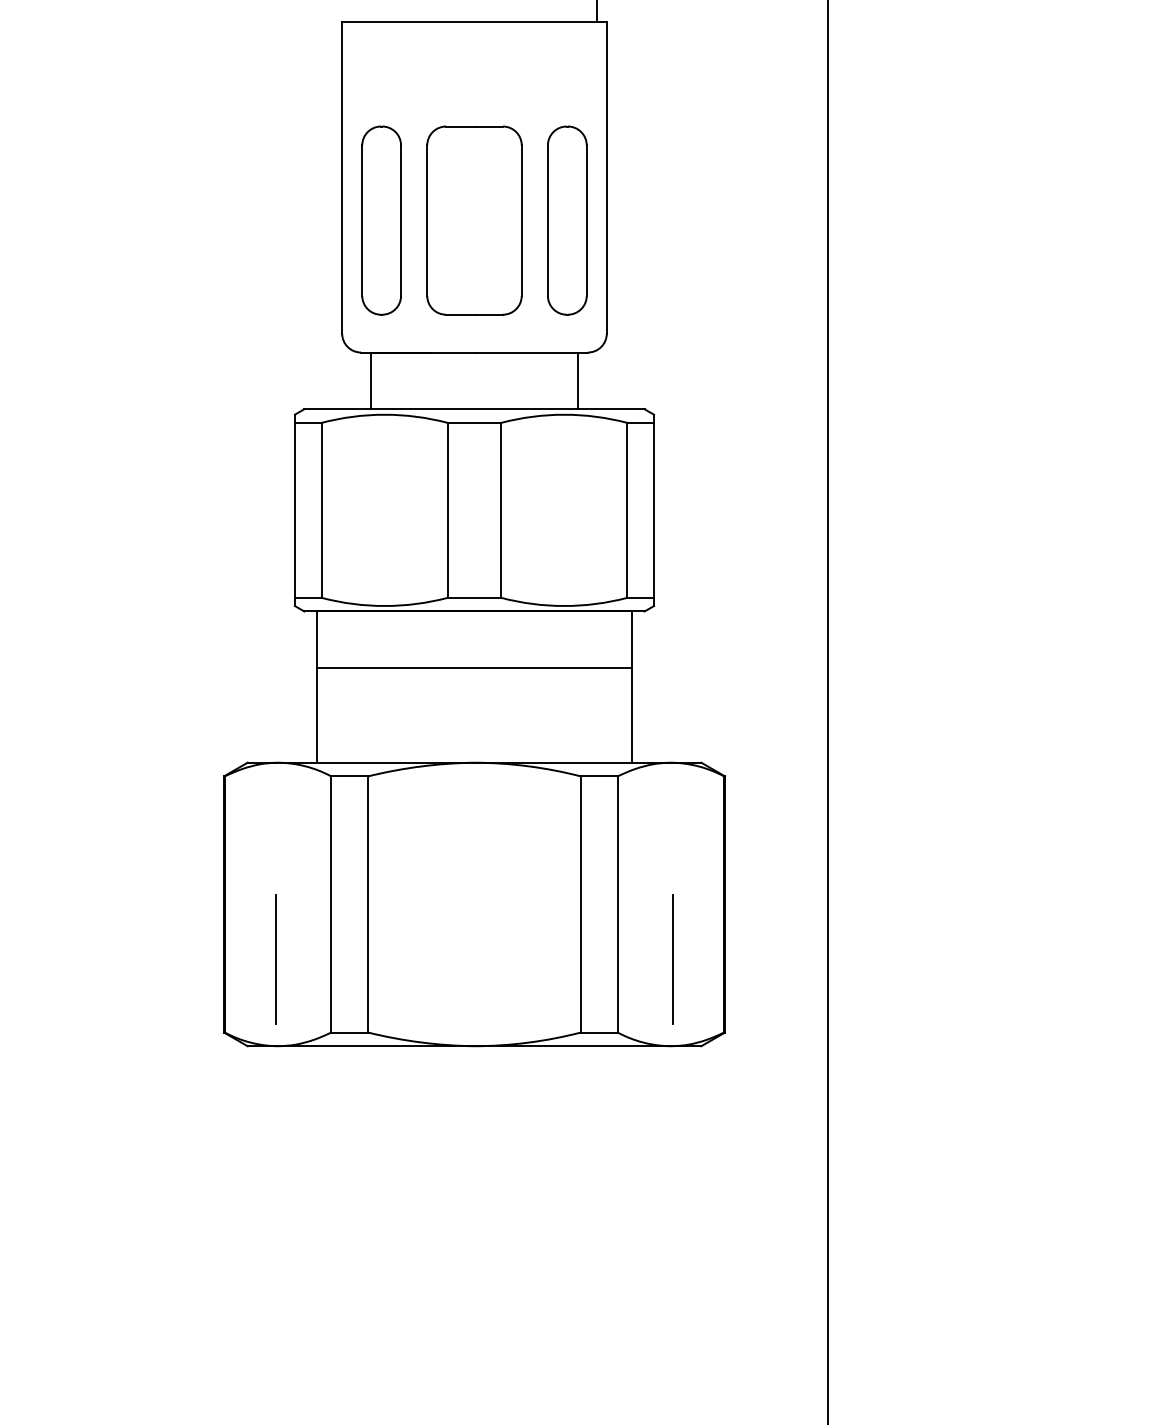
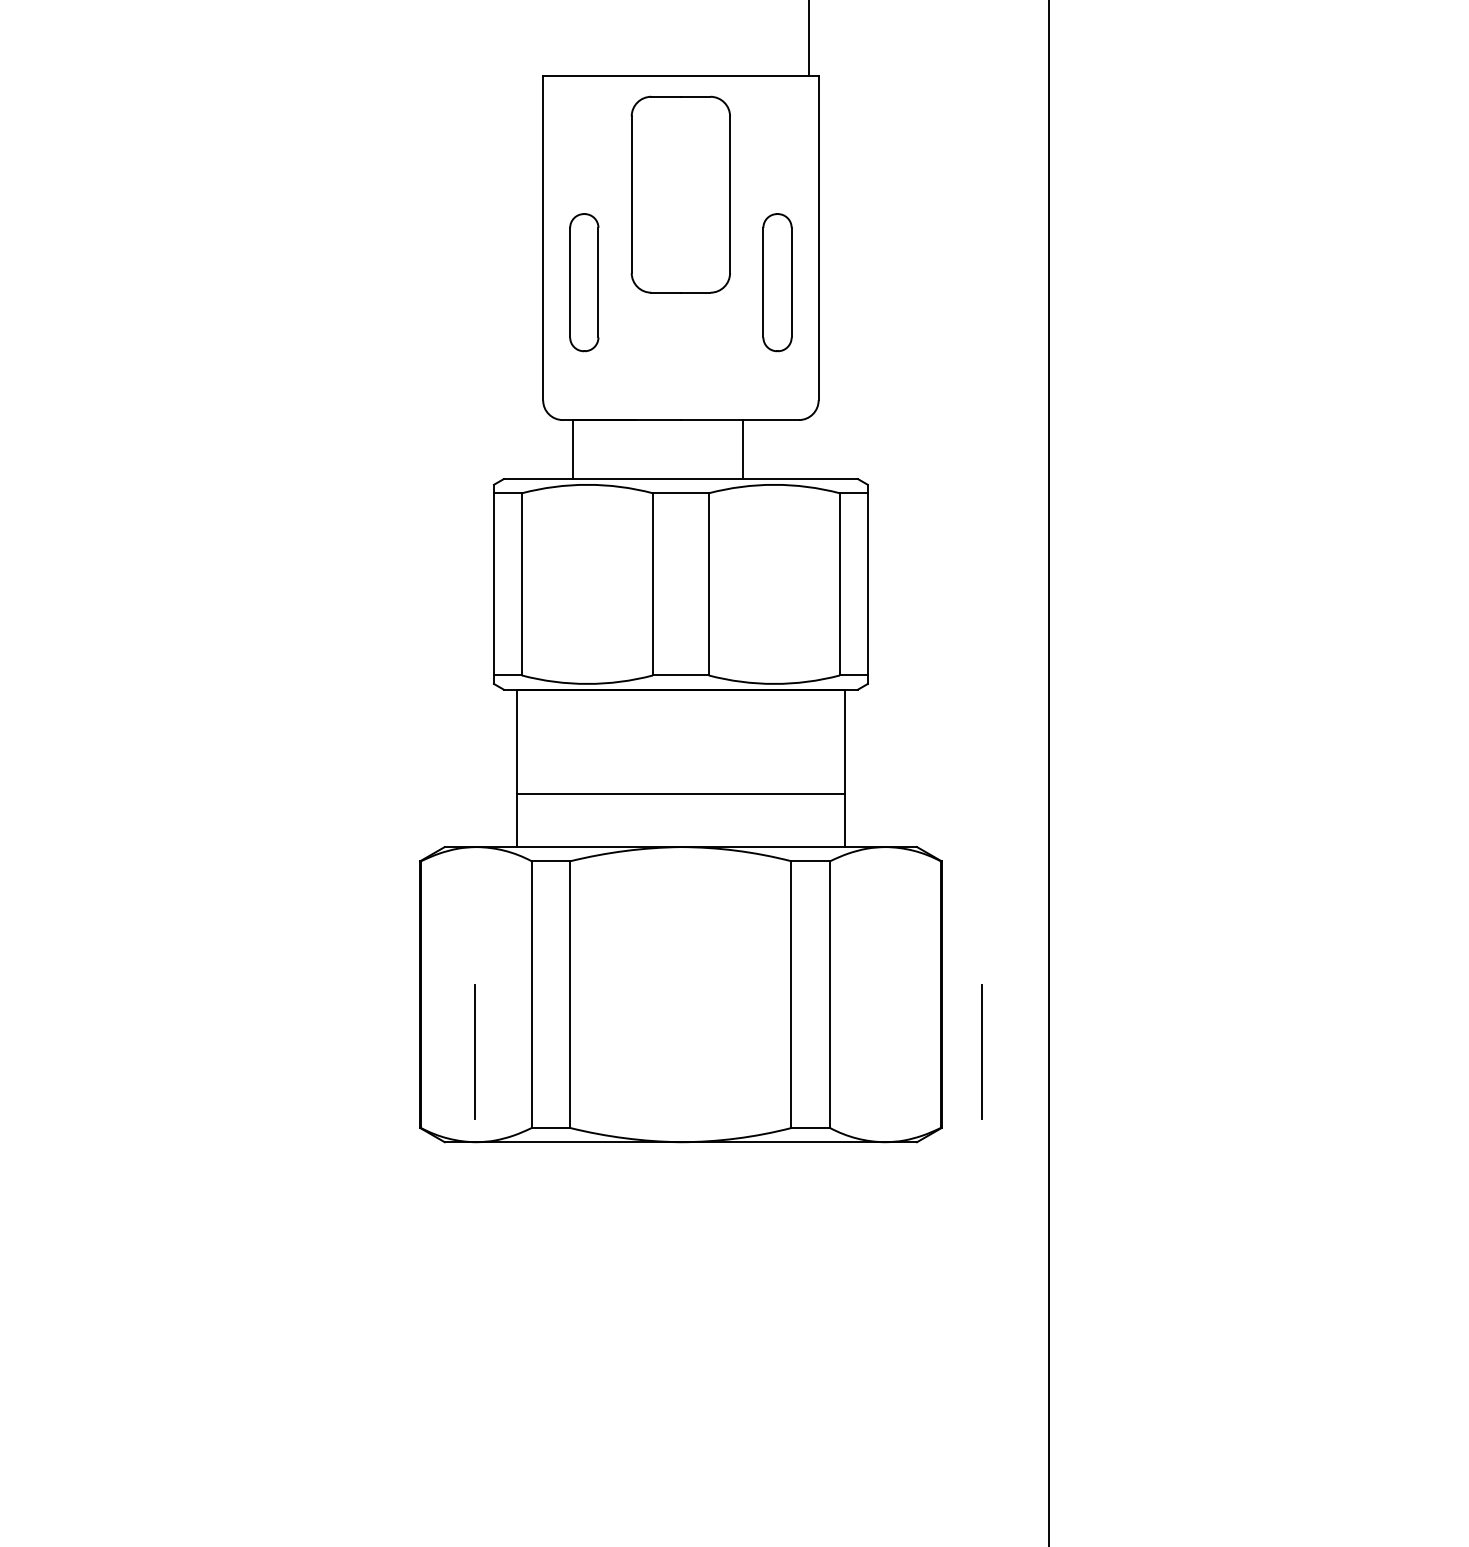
part: (381, 220) -> (584, 282), size x0.7
part: (474, 220) -> (680, 194), moved
part: (567, 220) -> (777, 282), size x0.7
line: (578, 380) -> (743, 449), moved
line: (474, 668) -> (680, 793), moved
line: (671, 959) -> (981, 1051), moved

